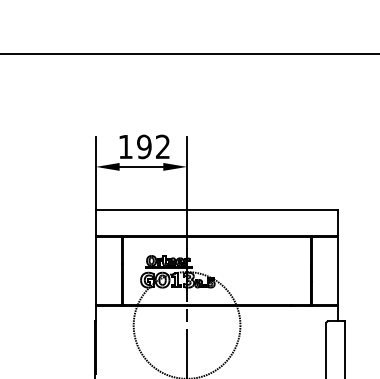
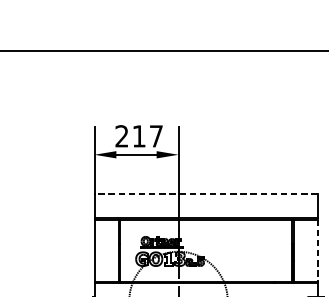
text: (143, 146) -> (138, 135), 192 -> 217
line: (216, 209) -> (205, 194), solid -> dashed
line: (338, 271) -> (318, 251), solid -> dashed

